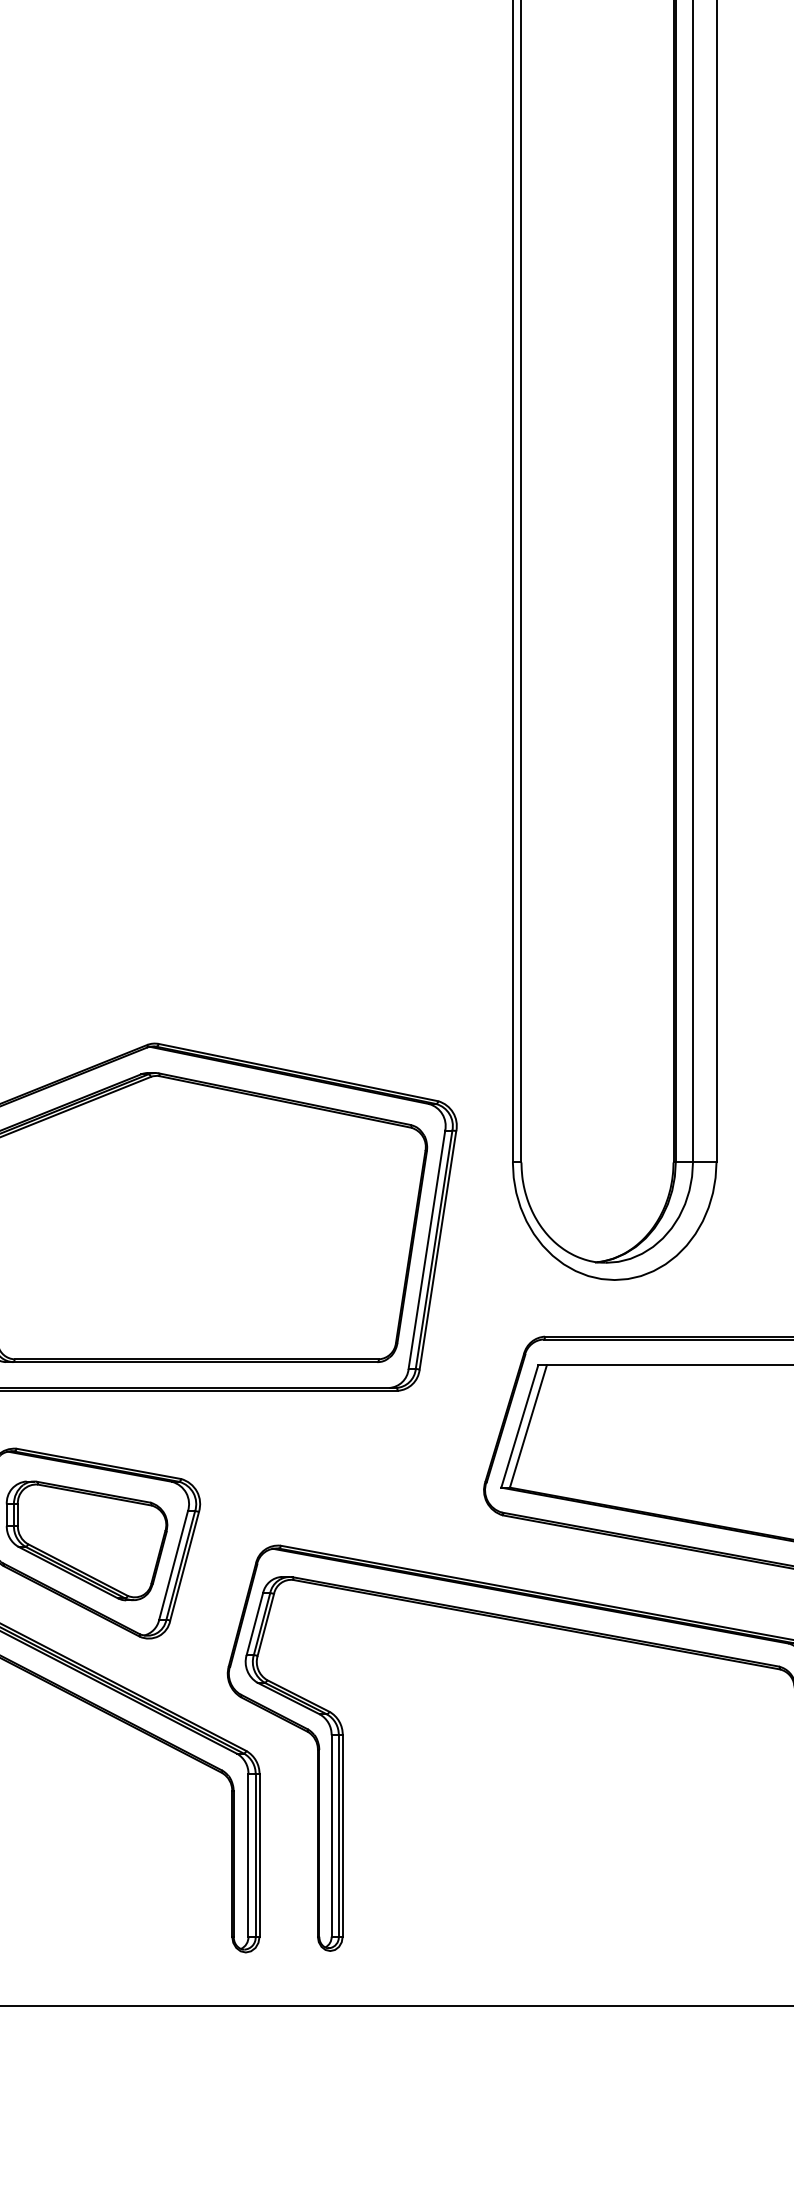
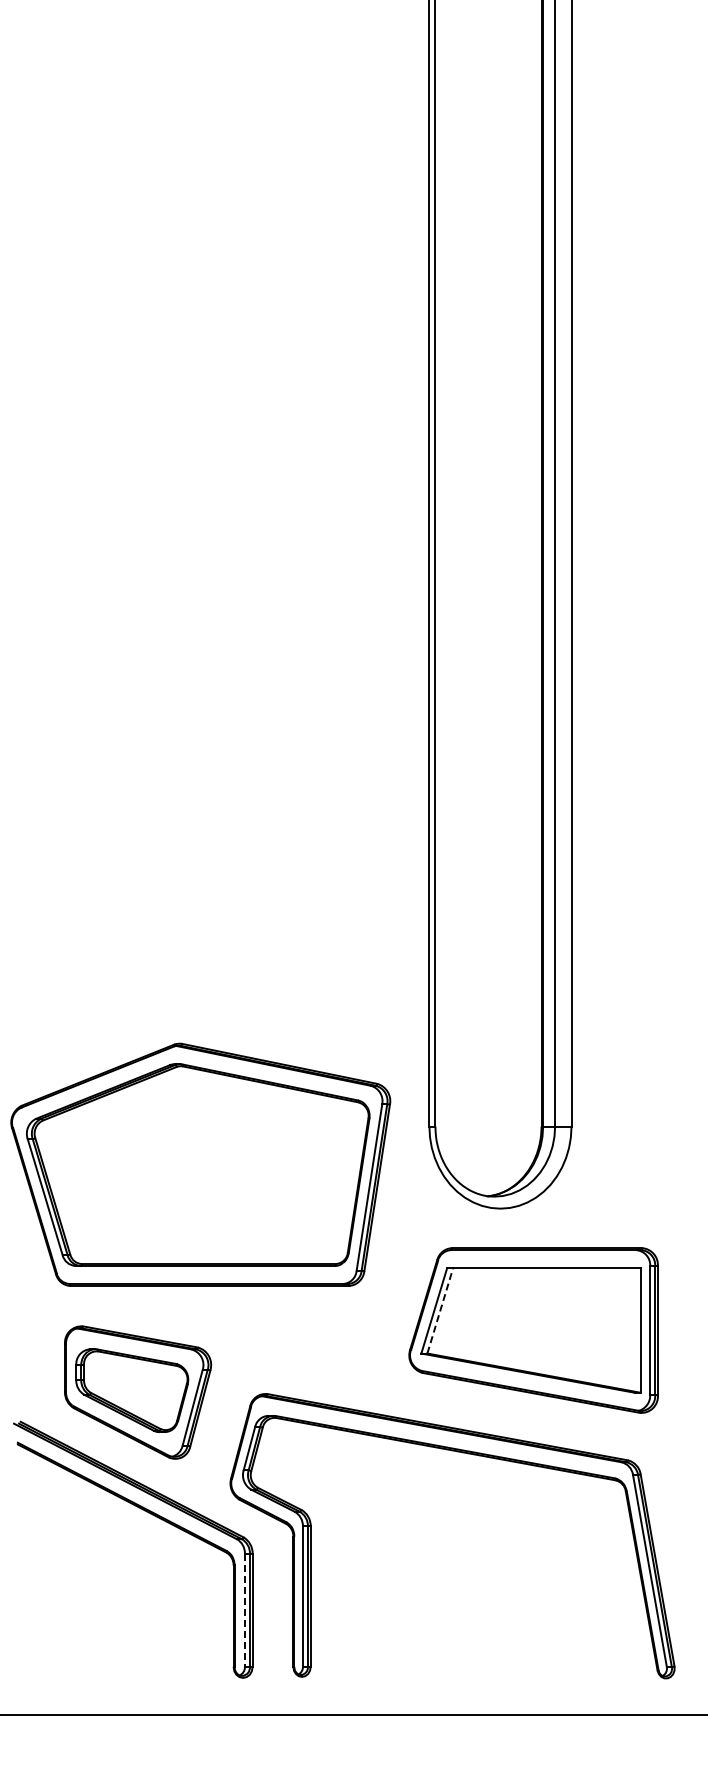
line: (528, 1425) -> (440, 1310), solid -> dashed
line: (247, 1855) -> (244, 1610), solid -> dashed

